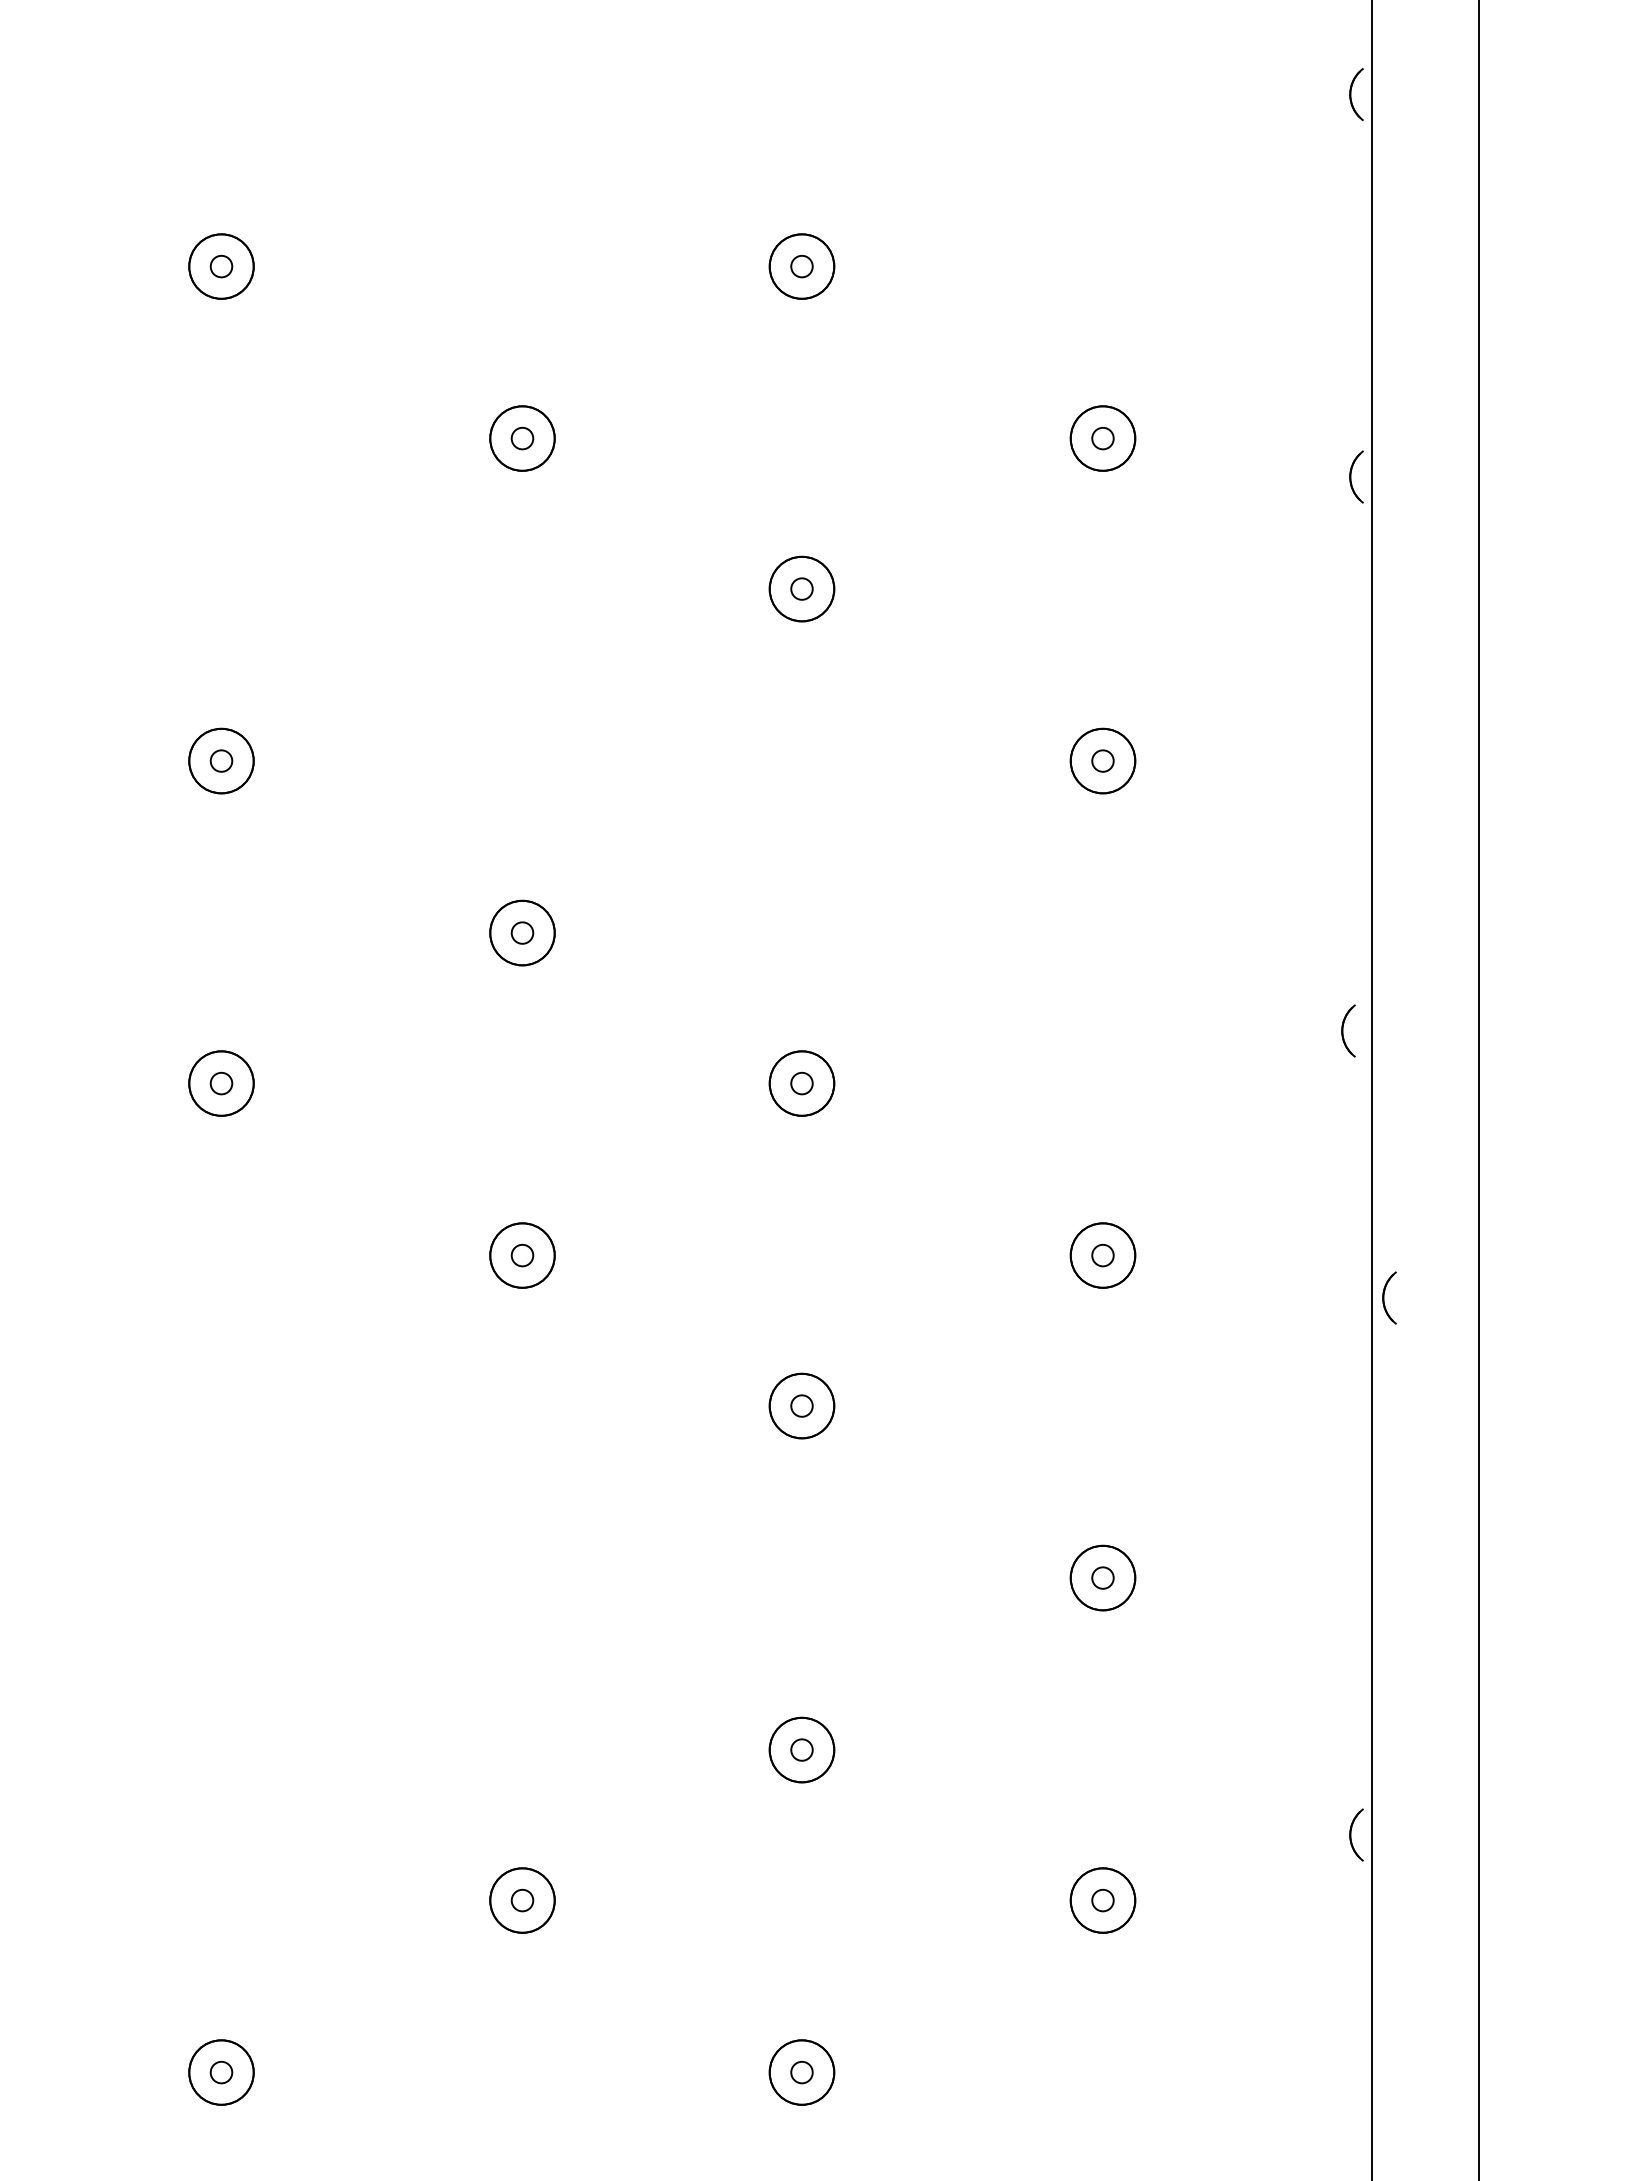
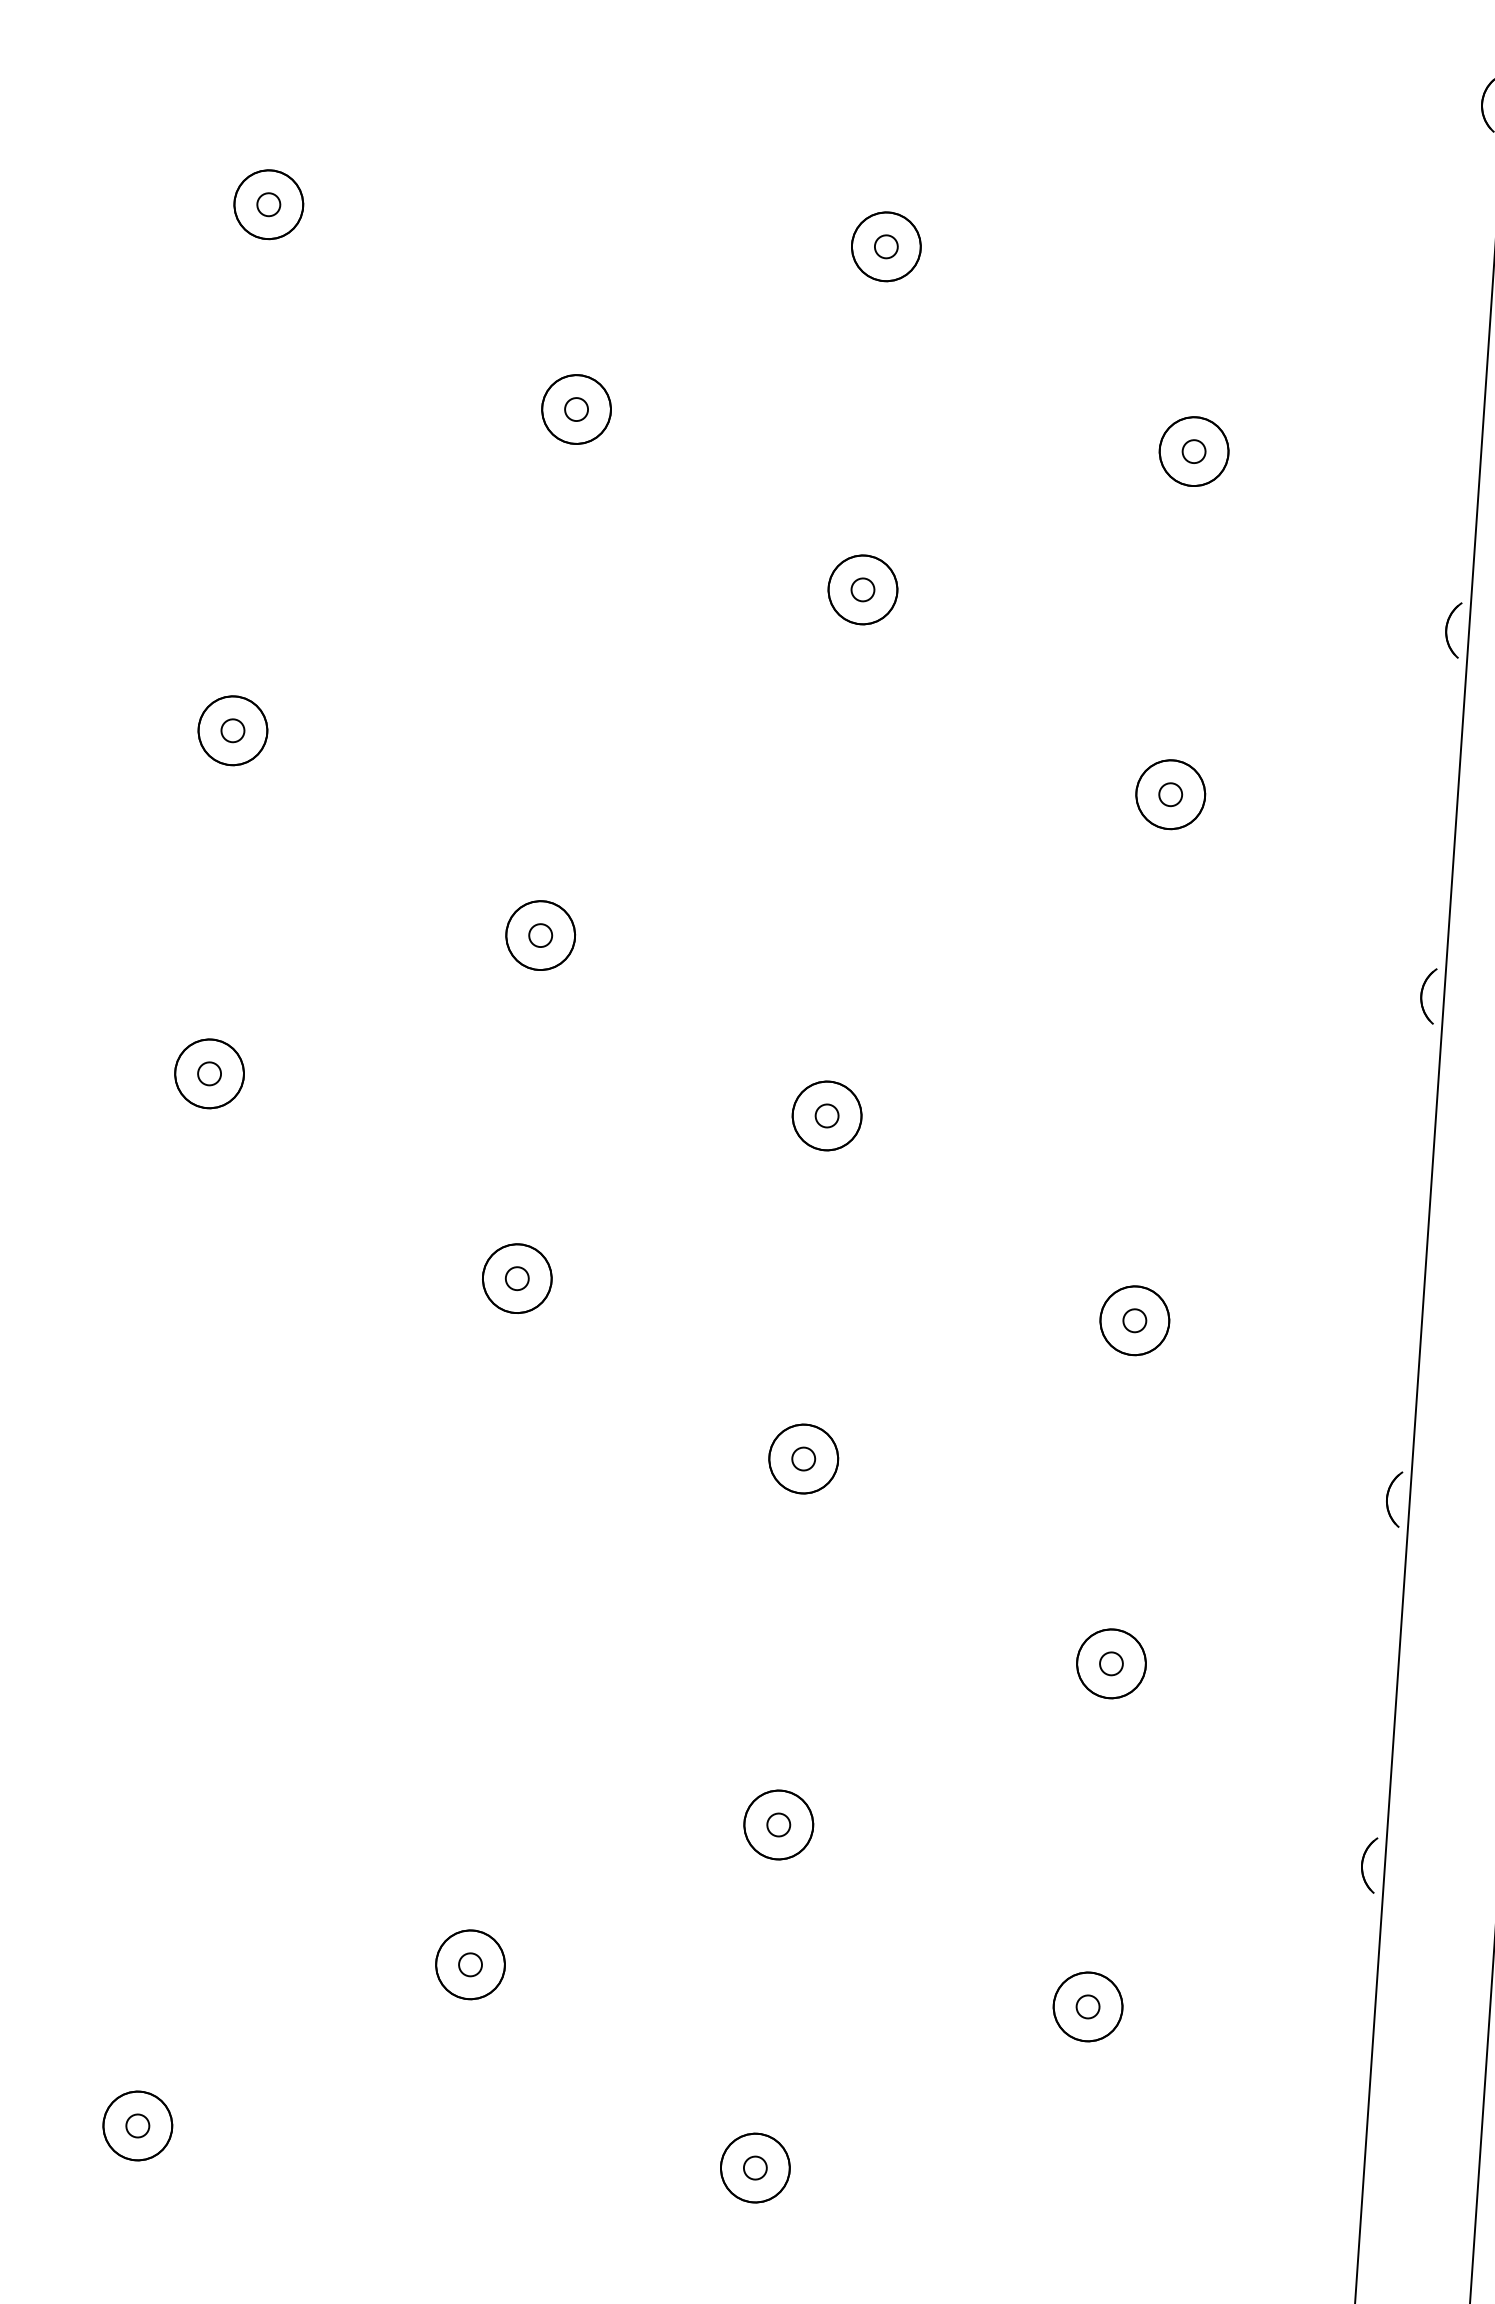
part: (1356, 476) -> (1452, 629), moved
part: (1348, 1030) -> (1427, 995), moved
part: (1389, 1297) -> (1393, 1498), moved
part: (1356, 1834) -> (1368, 1864), moved

